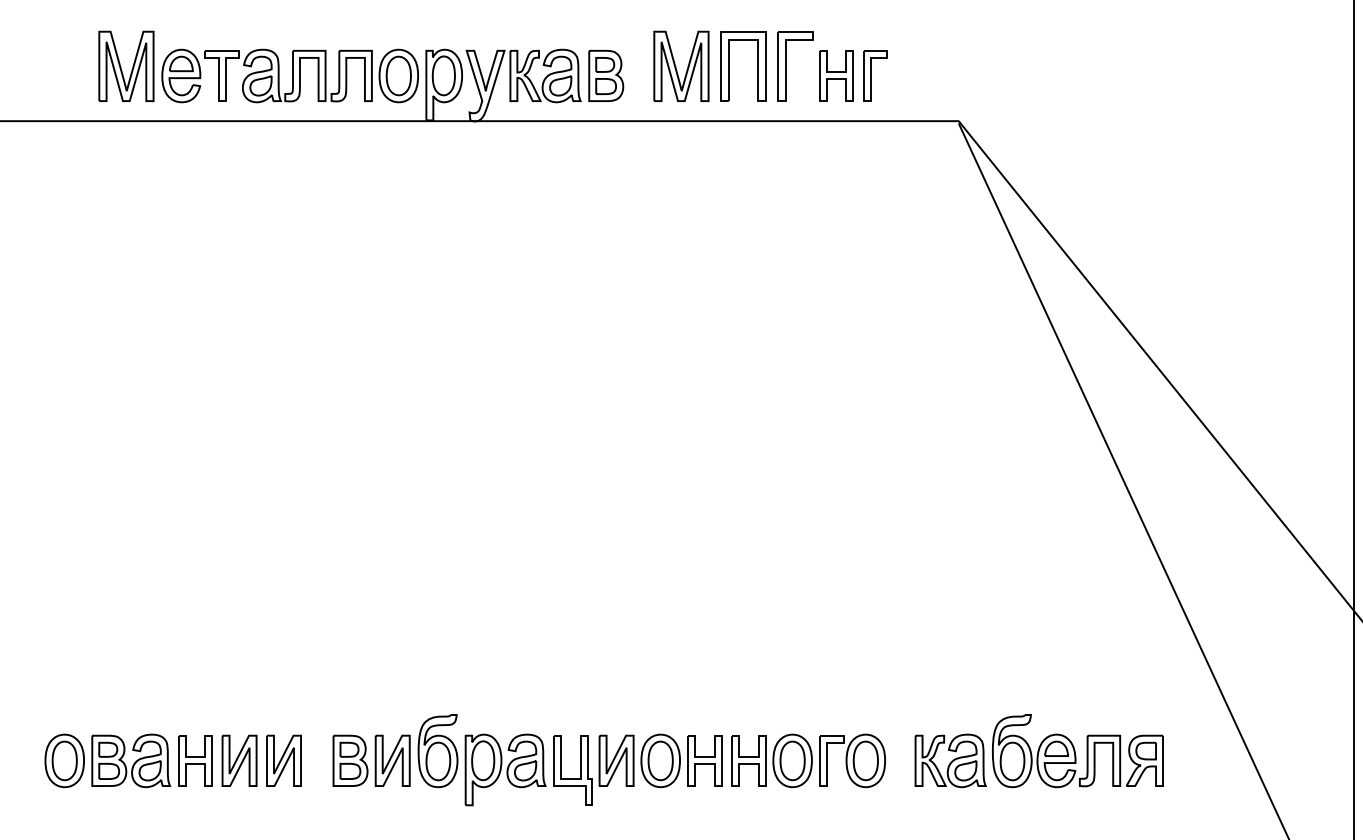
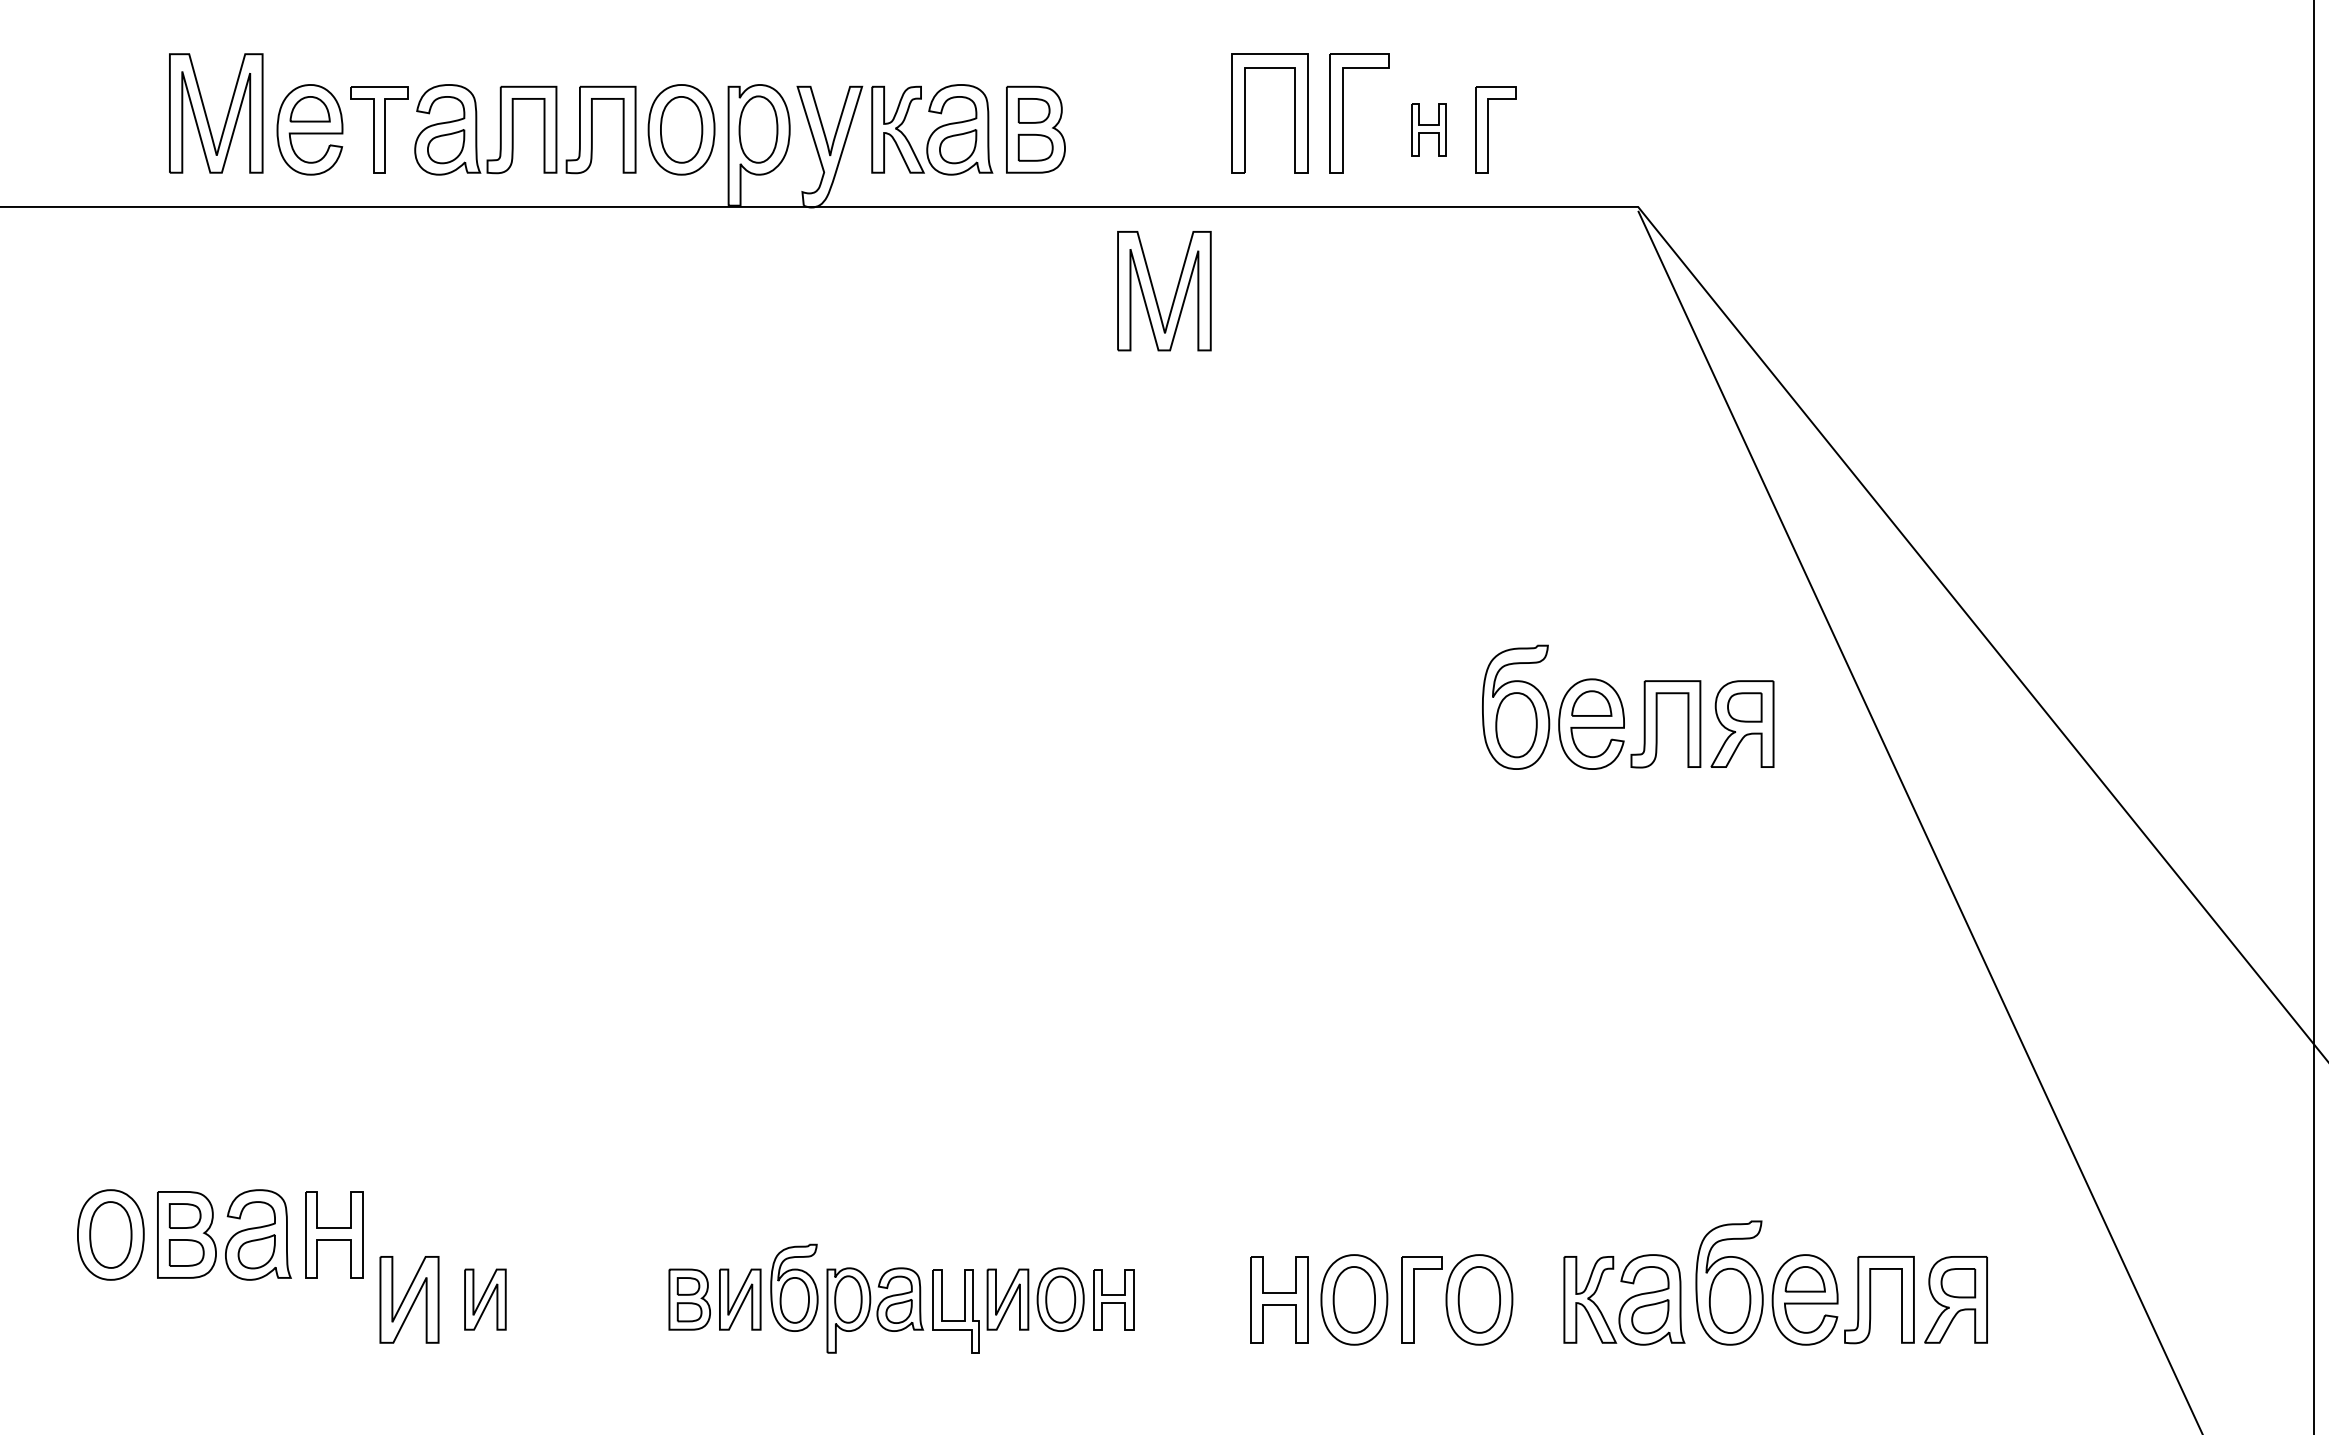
part: (681, 65) -> (1164, 289), moved
part: (836, 75) -> (1429, 128), size x0.6
part: (952, 414) -> (1627, 708), added
part: (128, 760) -> (219, 1234), moved
part: (283, 760) -> (484, 1299), size x0.7
part: (527, 760) -> (901, 1299), size x0.7

